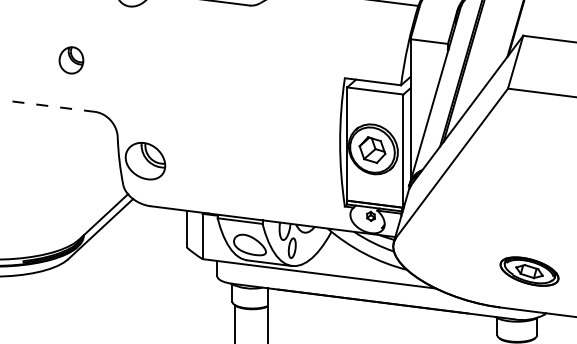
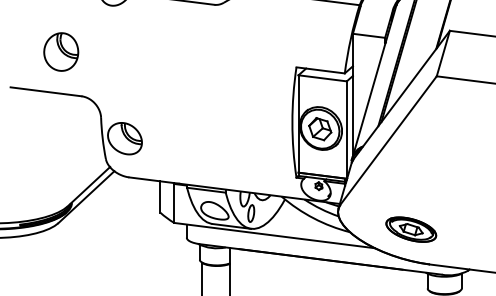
part: (71, 59) -> (61, 51), size x1.67
line: (54, 106) -> (46, 91), dashed -> solid
part: (529, 271) -> (411, 229), moved

